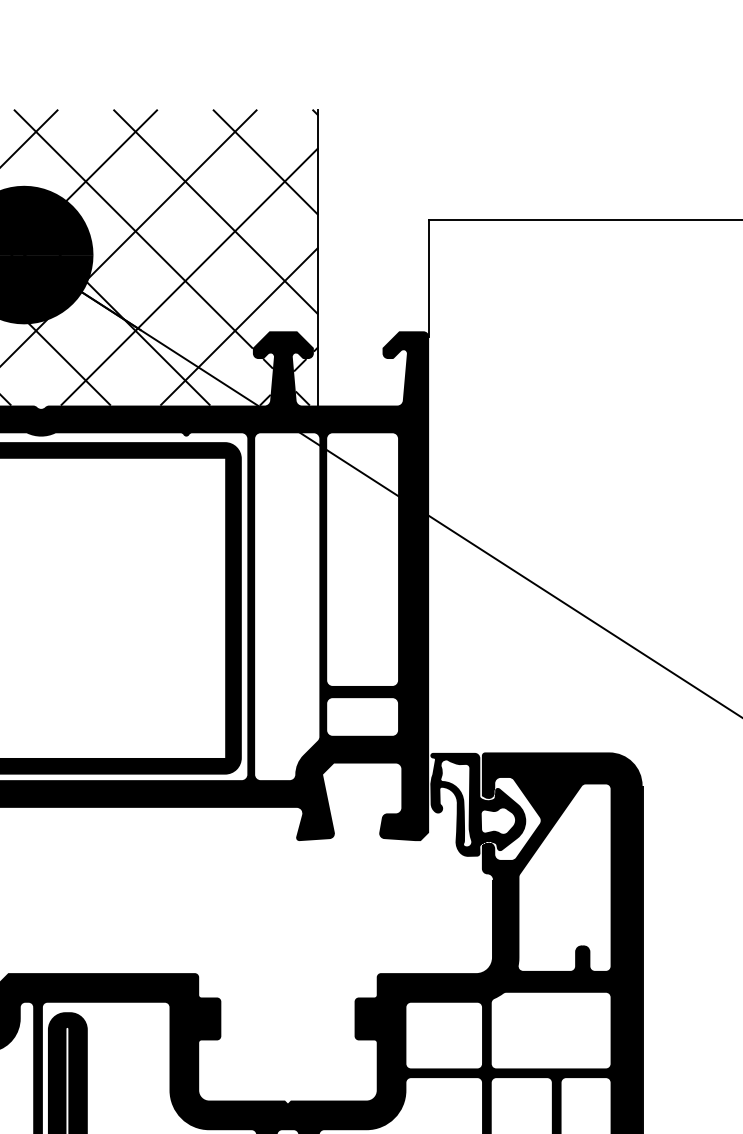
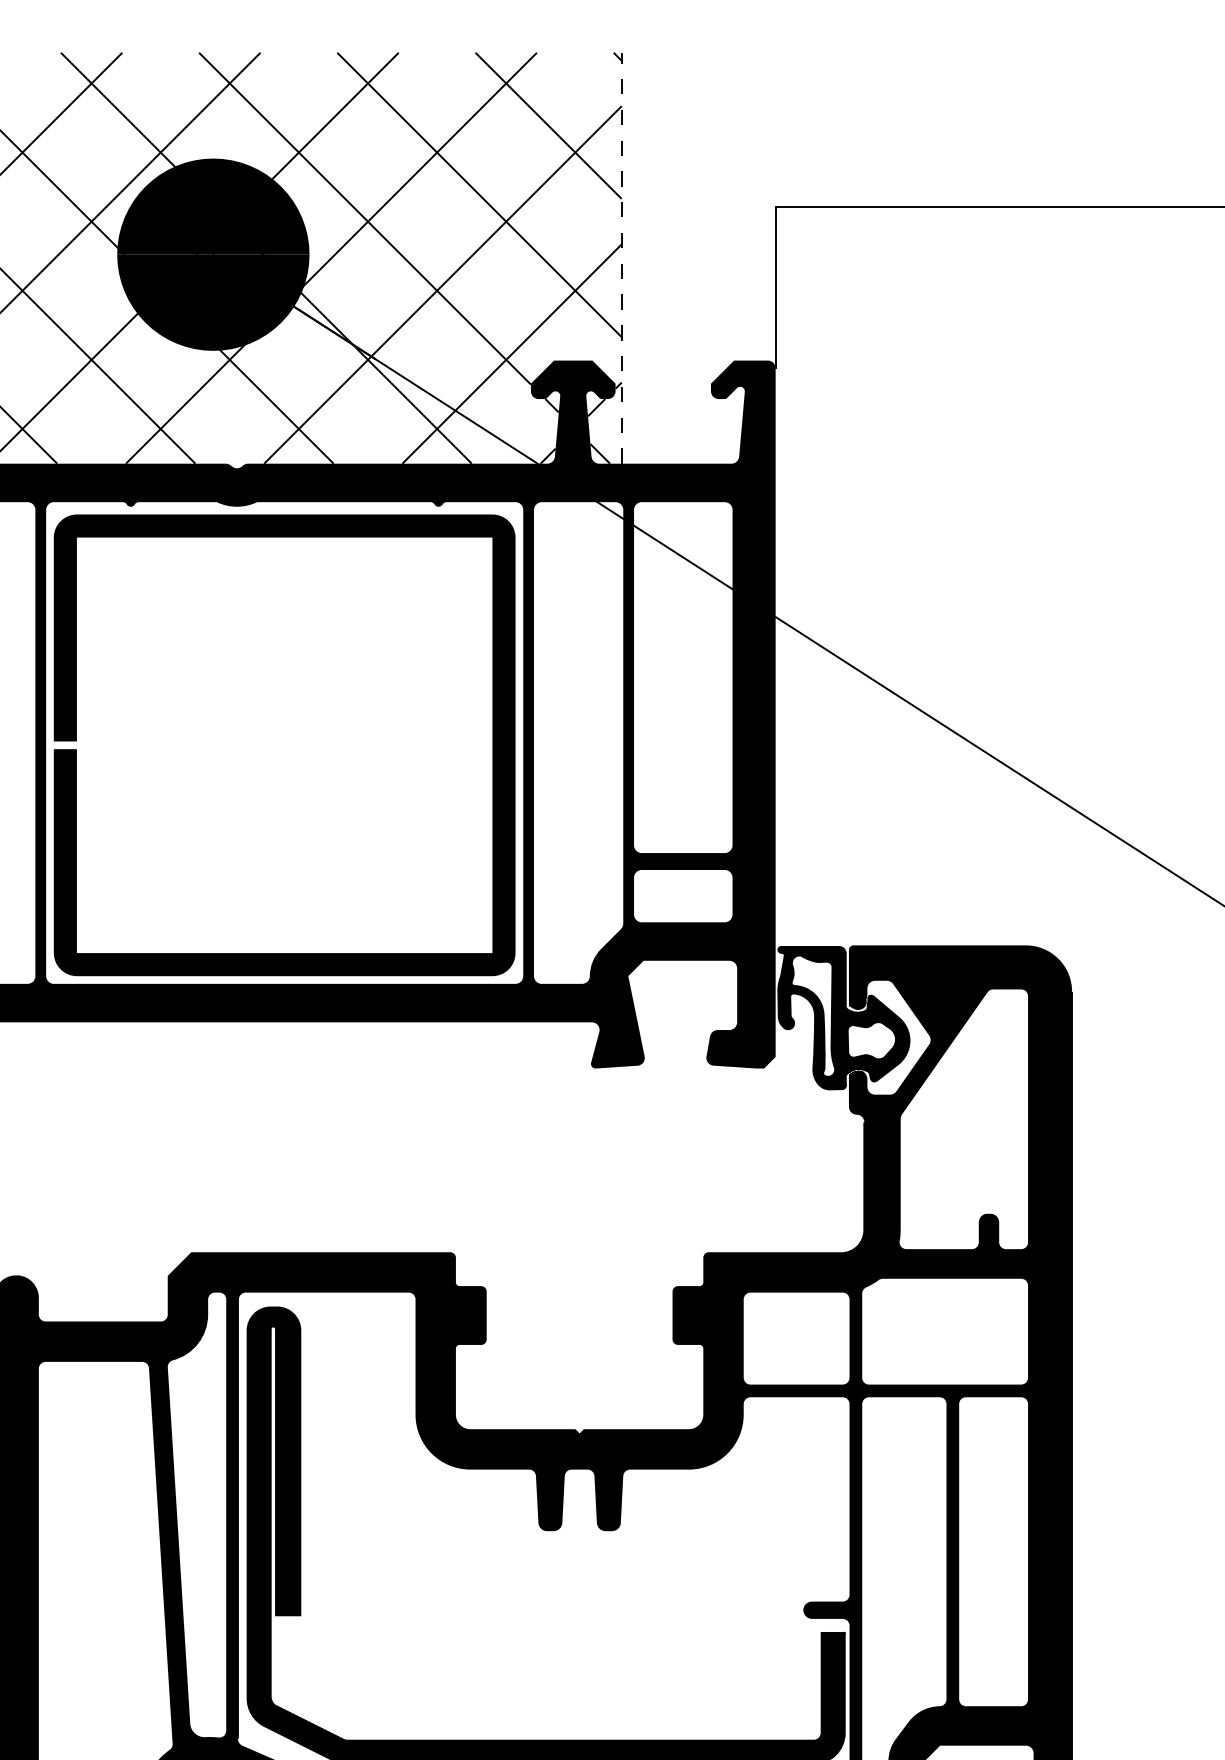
line: (318, 257) -> (621, 257), solid -> dashed

